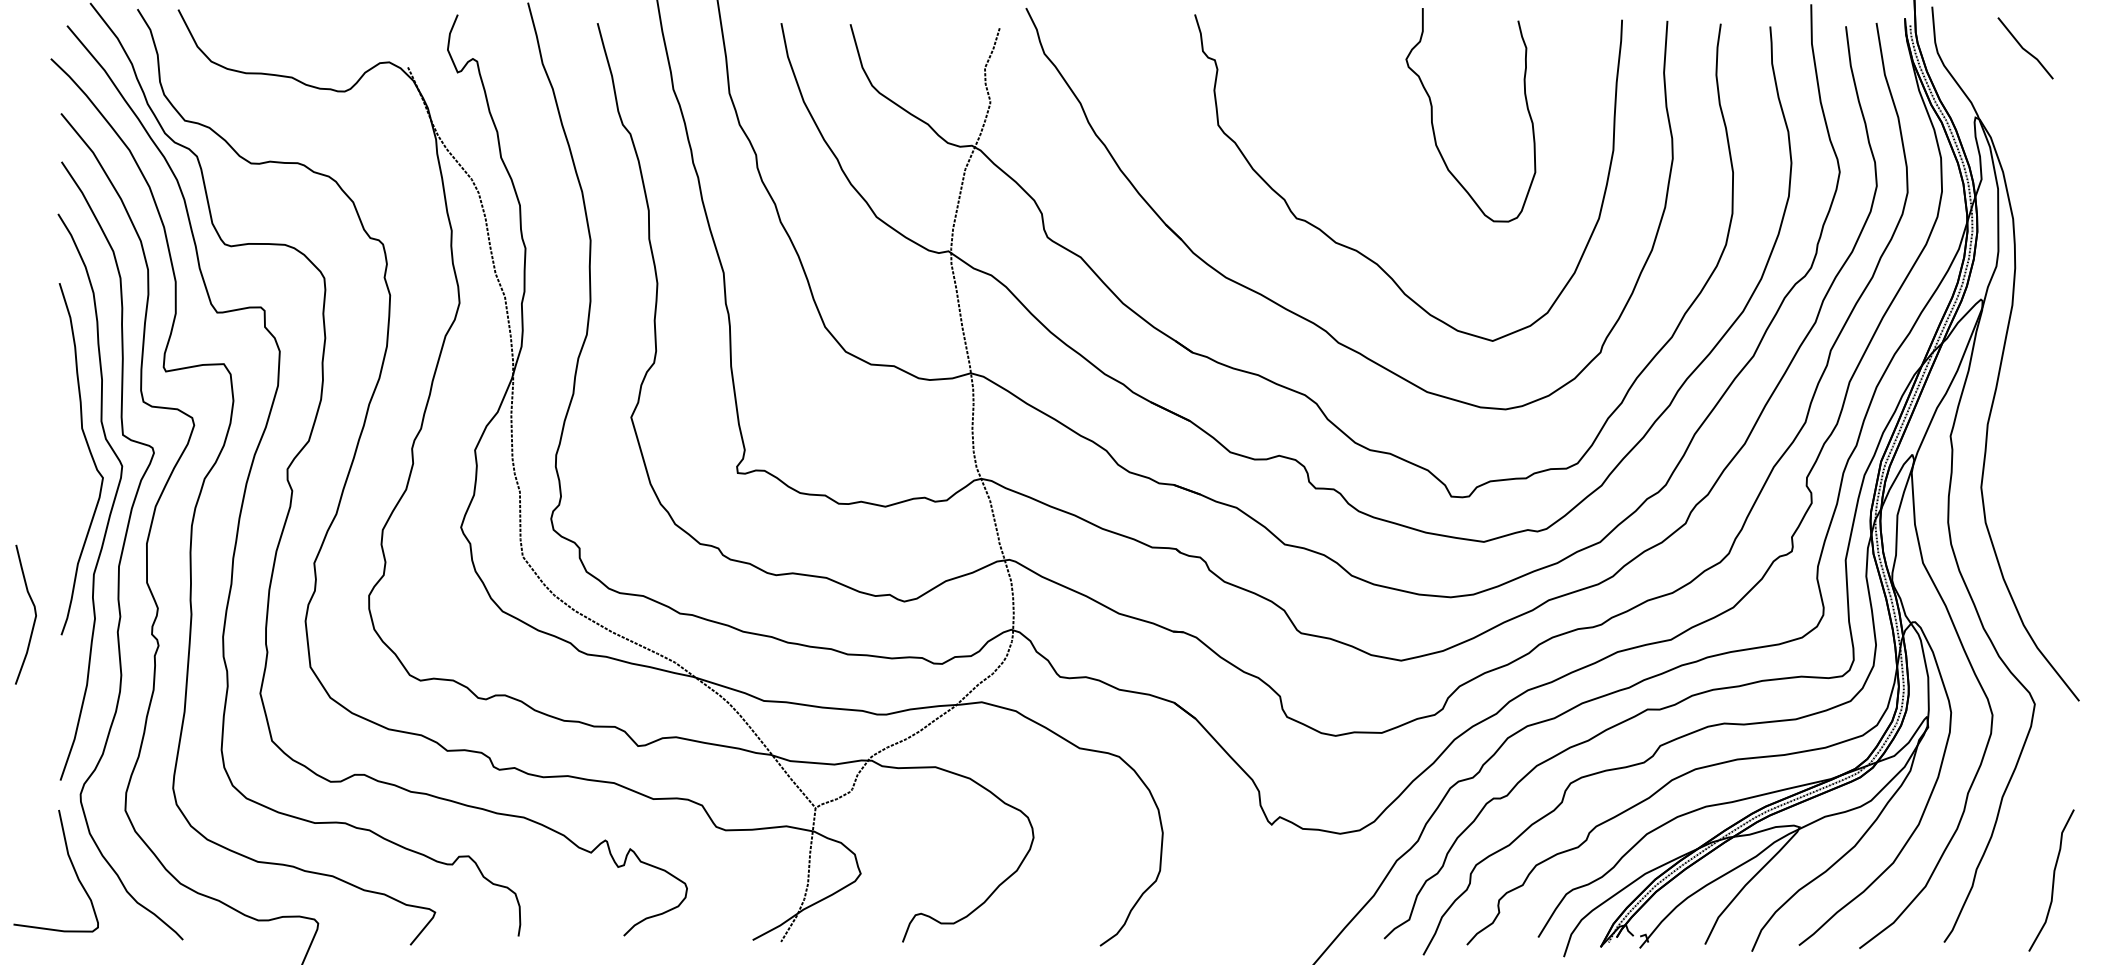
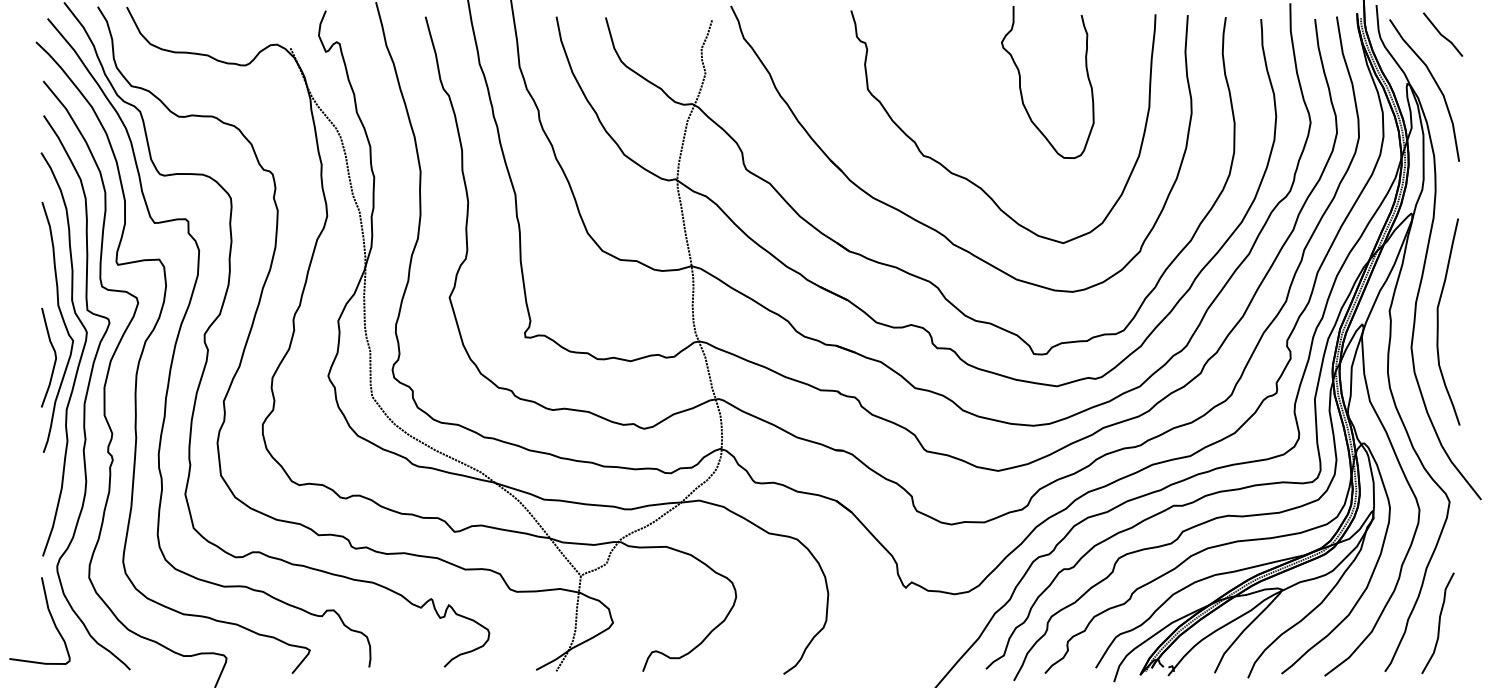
curve: (2015, 117) -> (1435, 83), added
curve: (2019, 451) -> (1438, 321), added
part: (34, 613) -> (55, 356), moved
curve: (2052, 880) -> (1438, 623), moved

